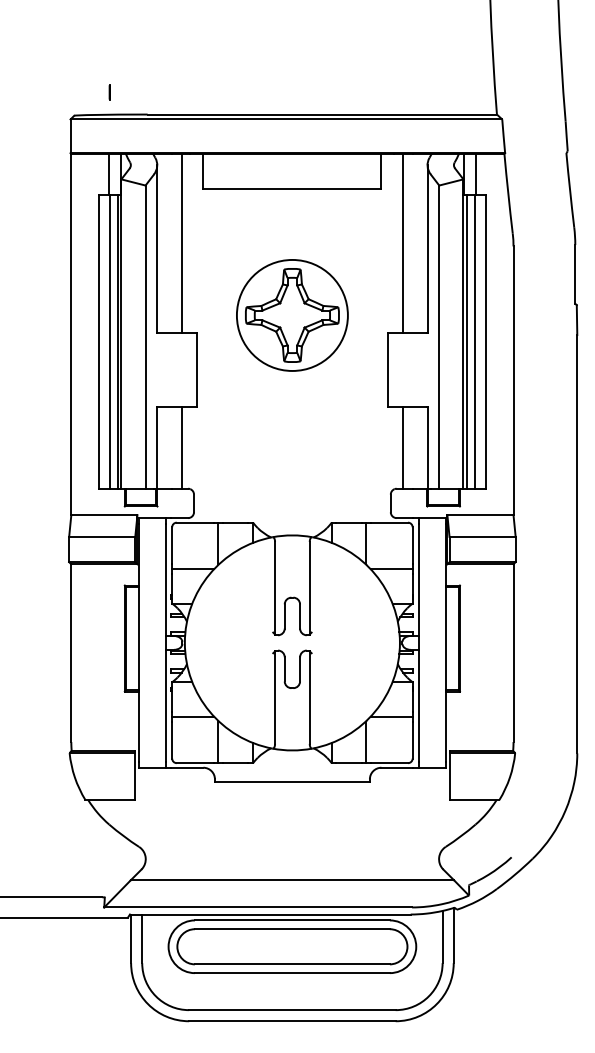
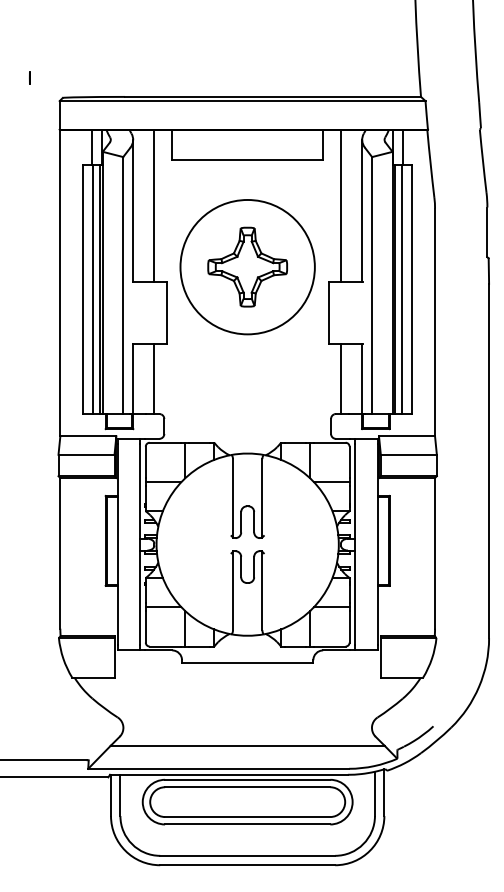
line: (109, 91) -> (29, 77), moved
circle: (292, 314) -> (247, 266), size x1.43

